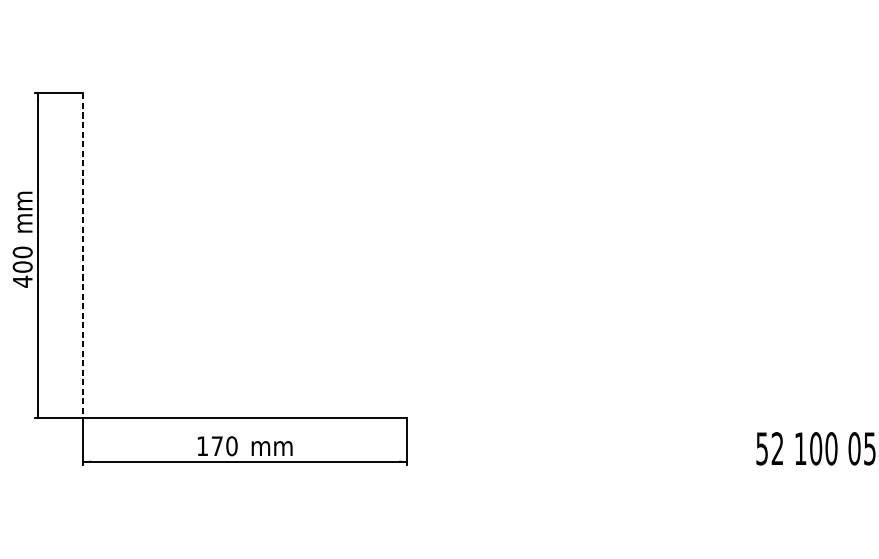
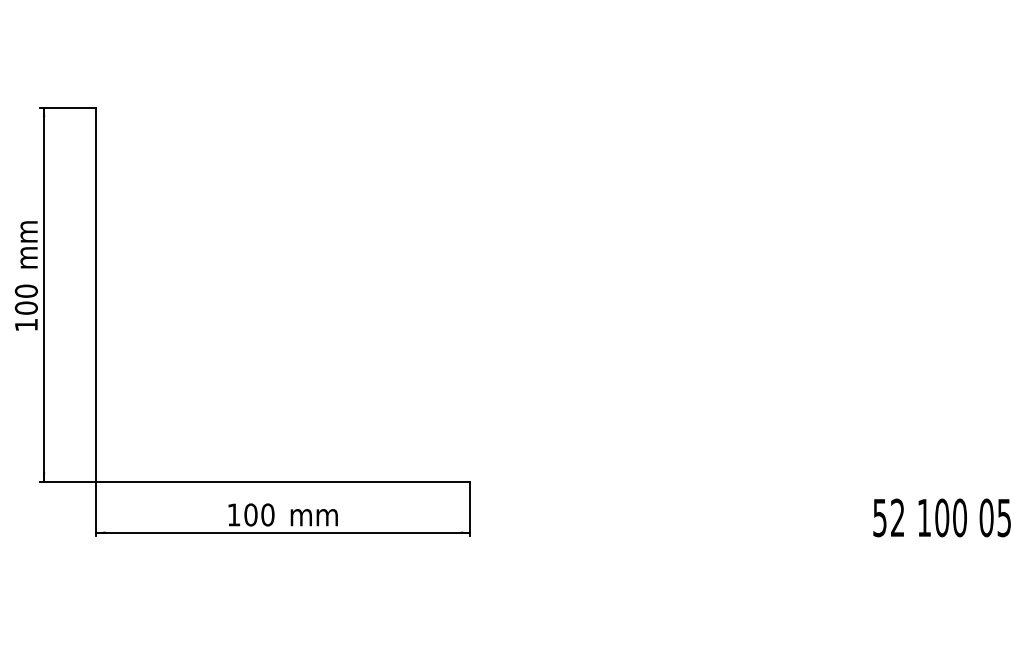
line: (83, 256) -> (96, 295), dashed -> solid
text: (22, 282) -> (26, 325), 400 -> 100
text: (216, 445) -> (250, 514), 170 -> 100

